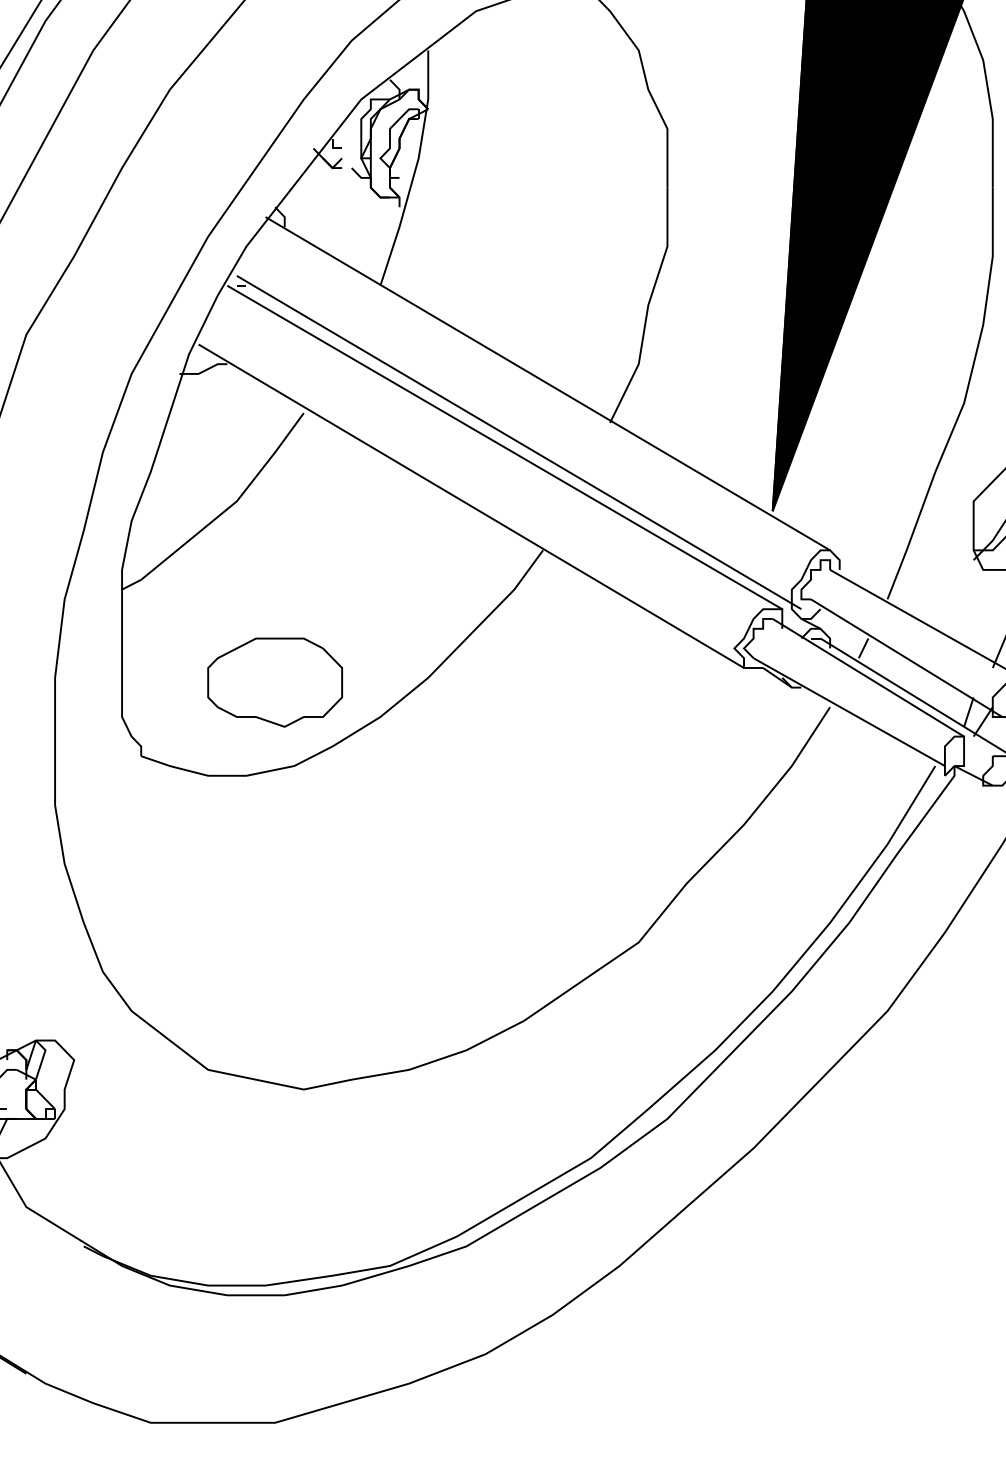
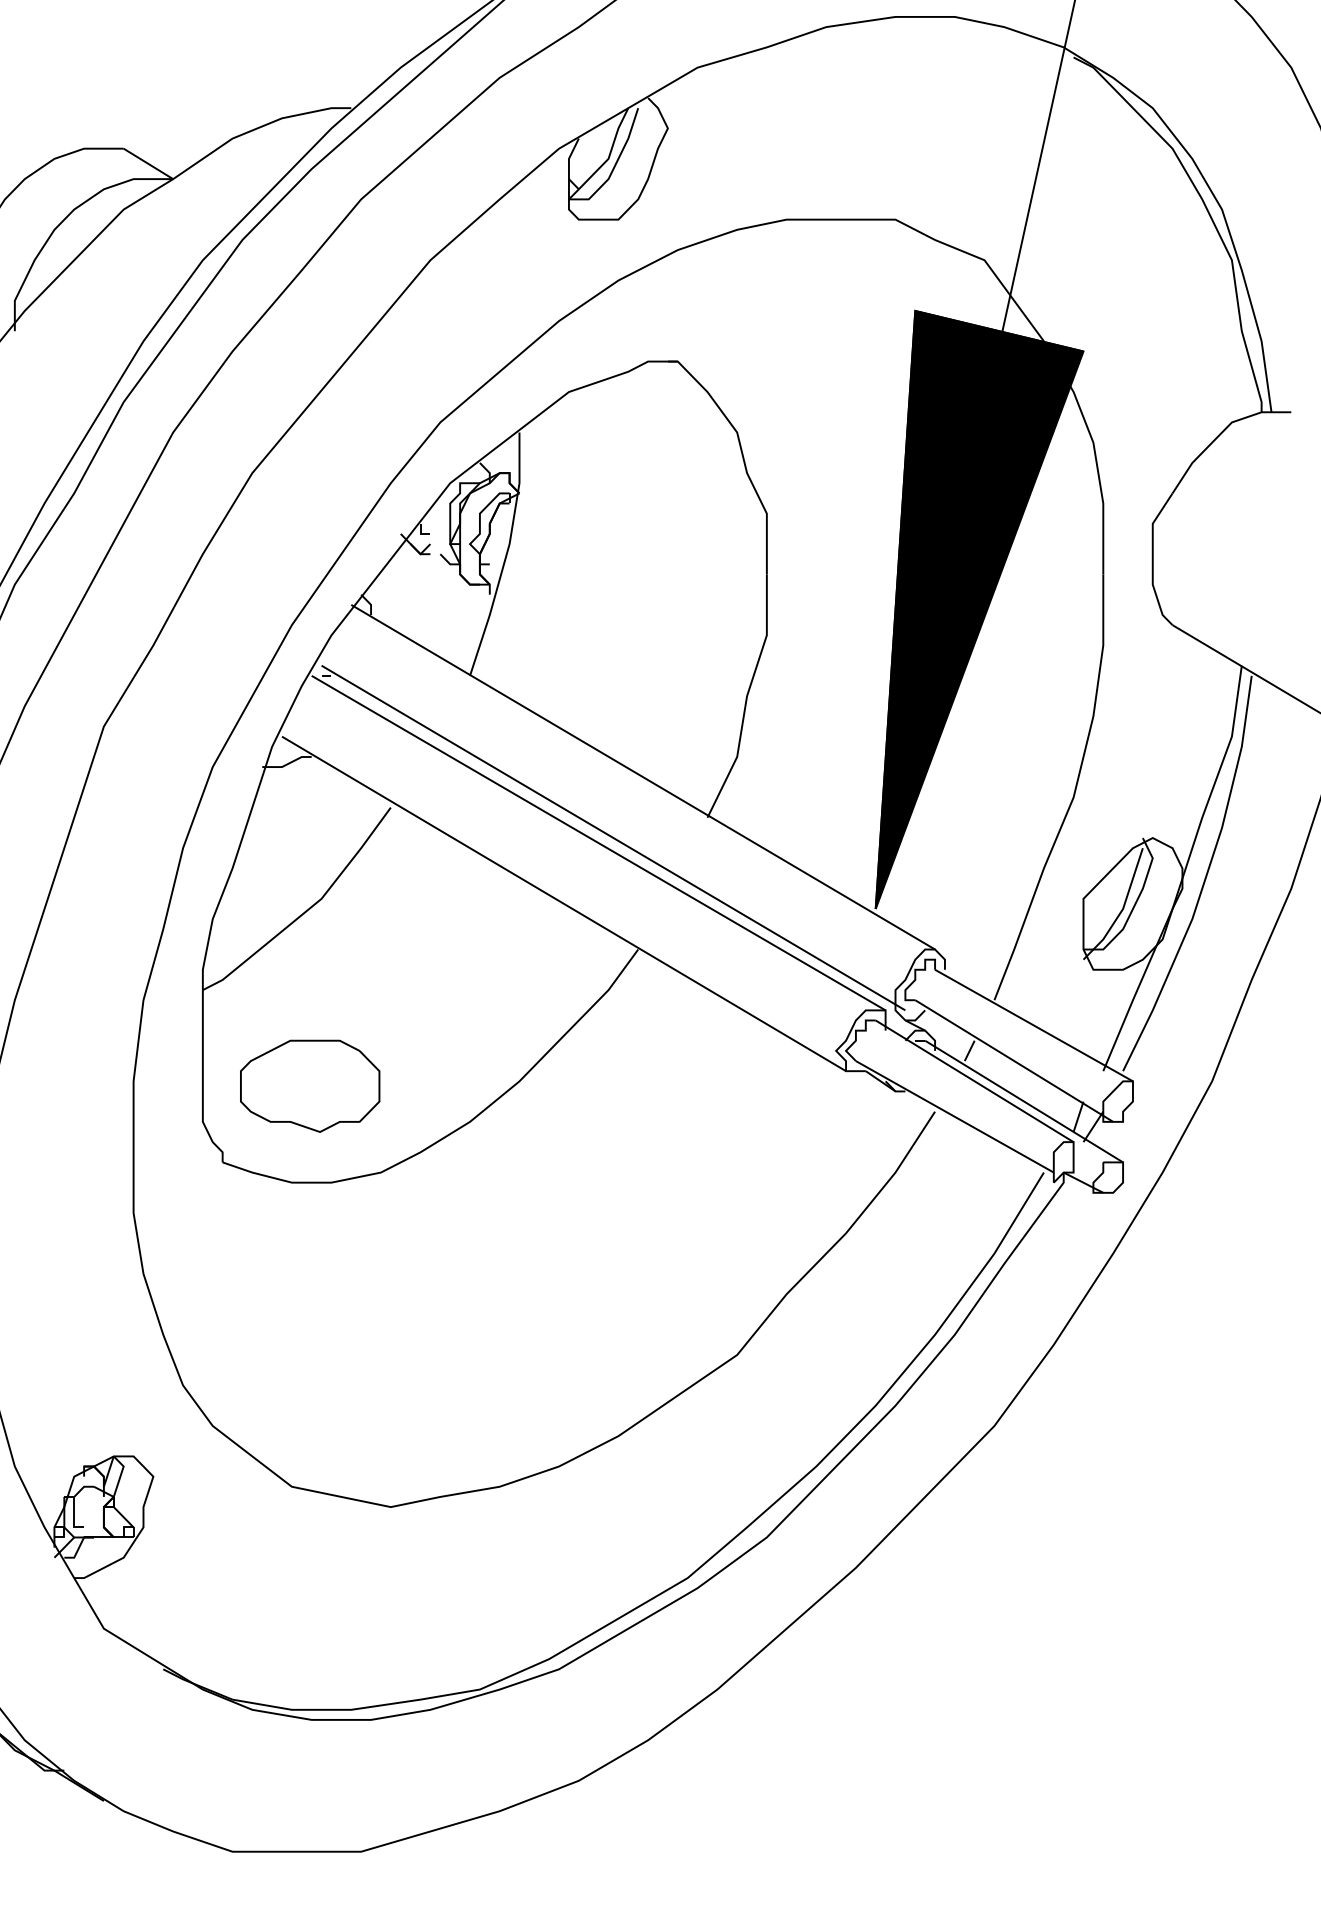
part: (275, 681) -> (310, 1085), moved

